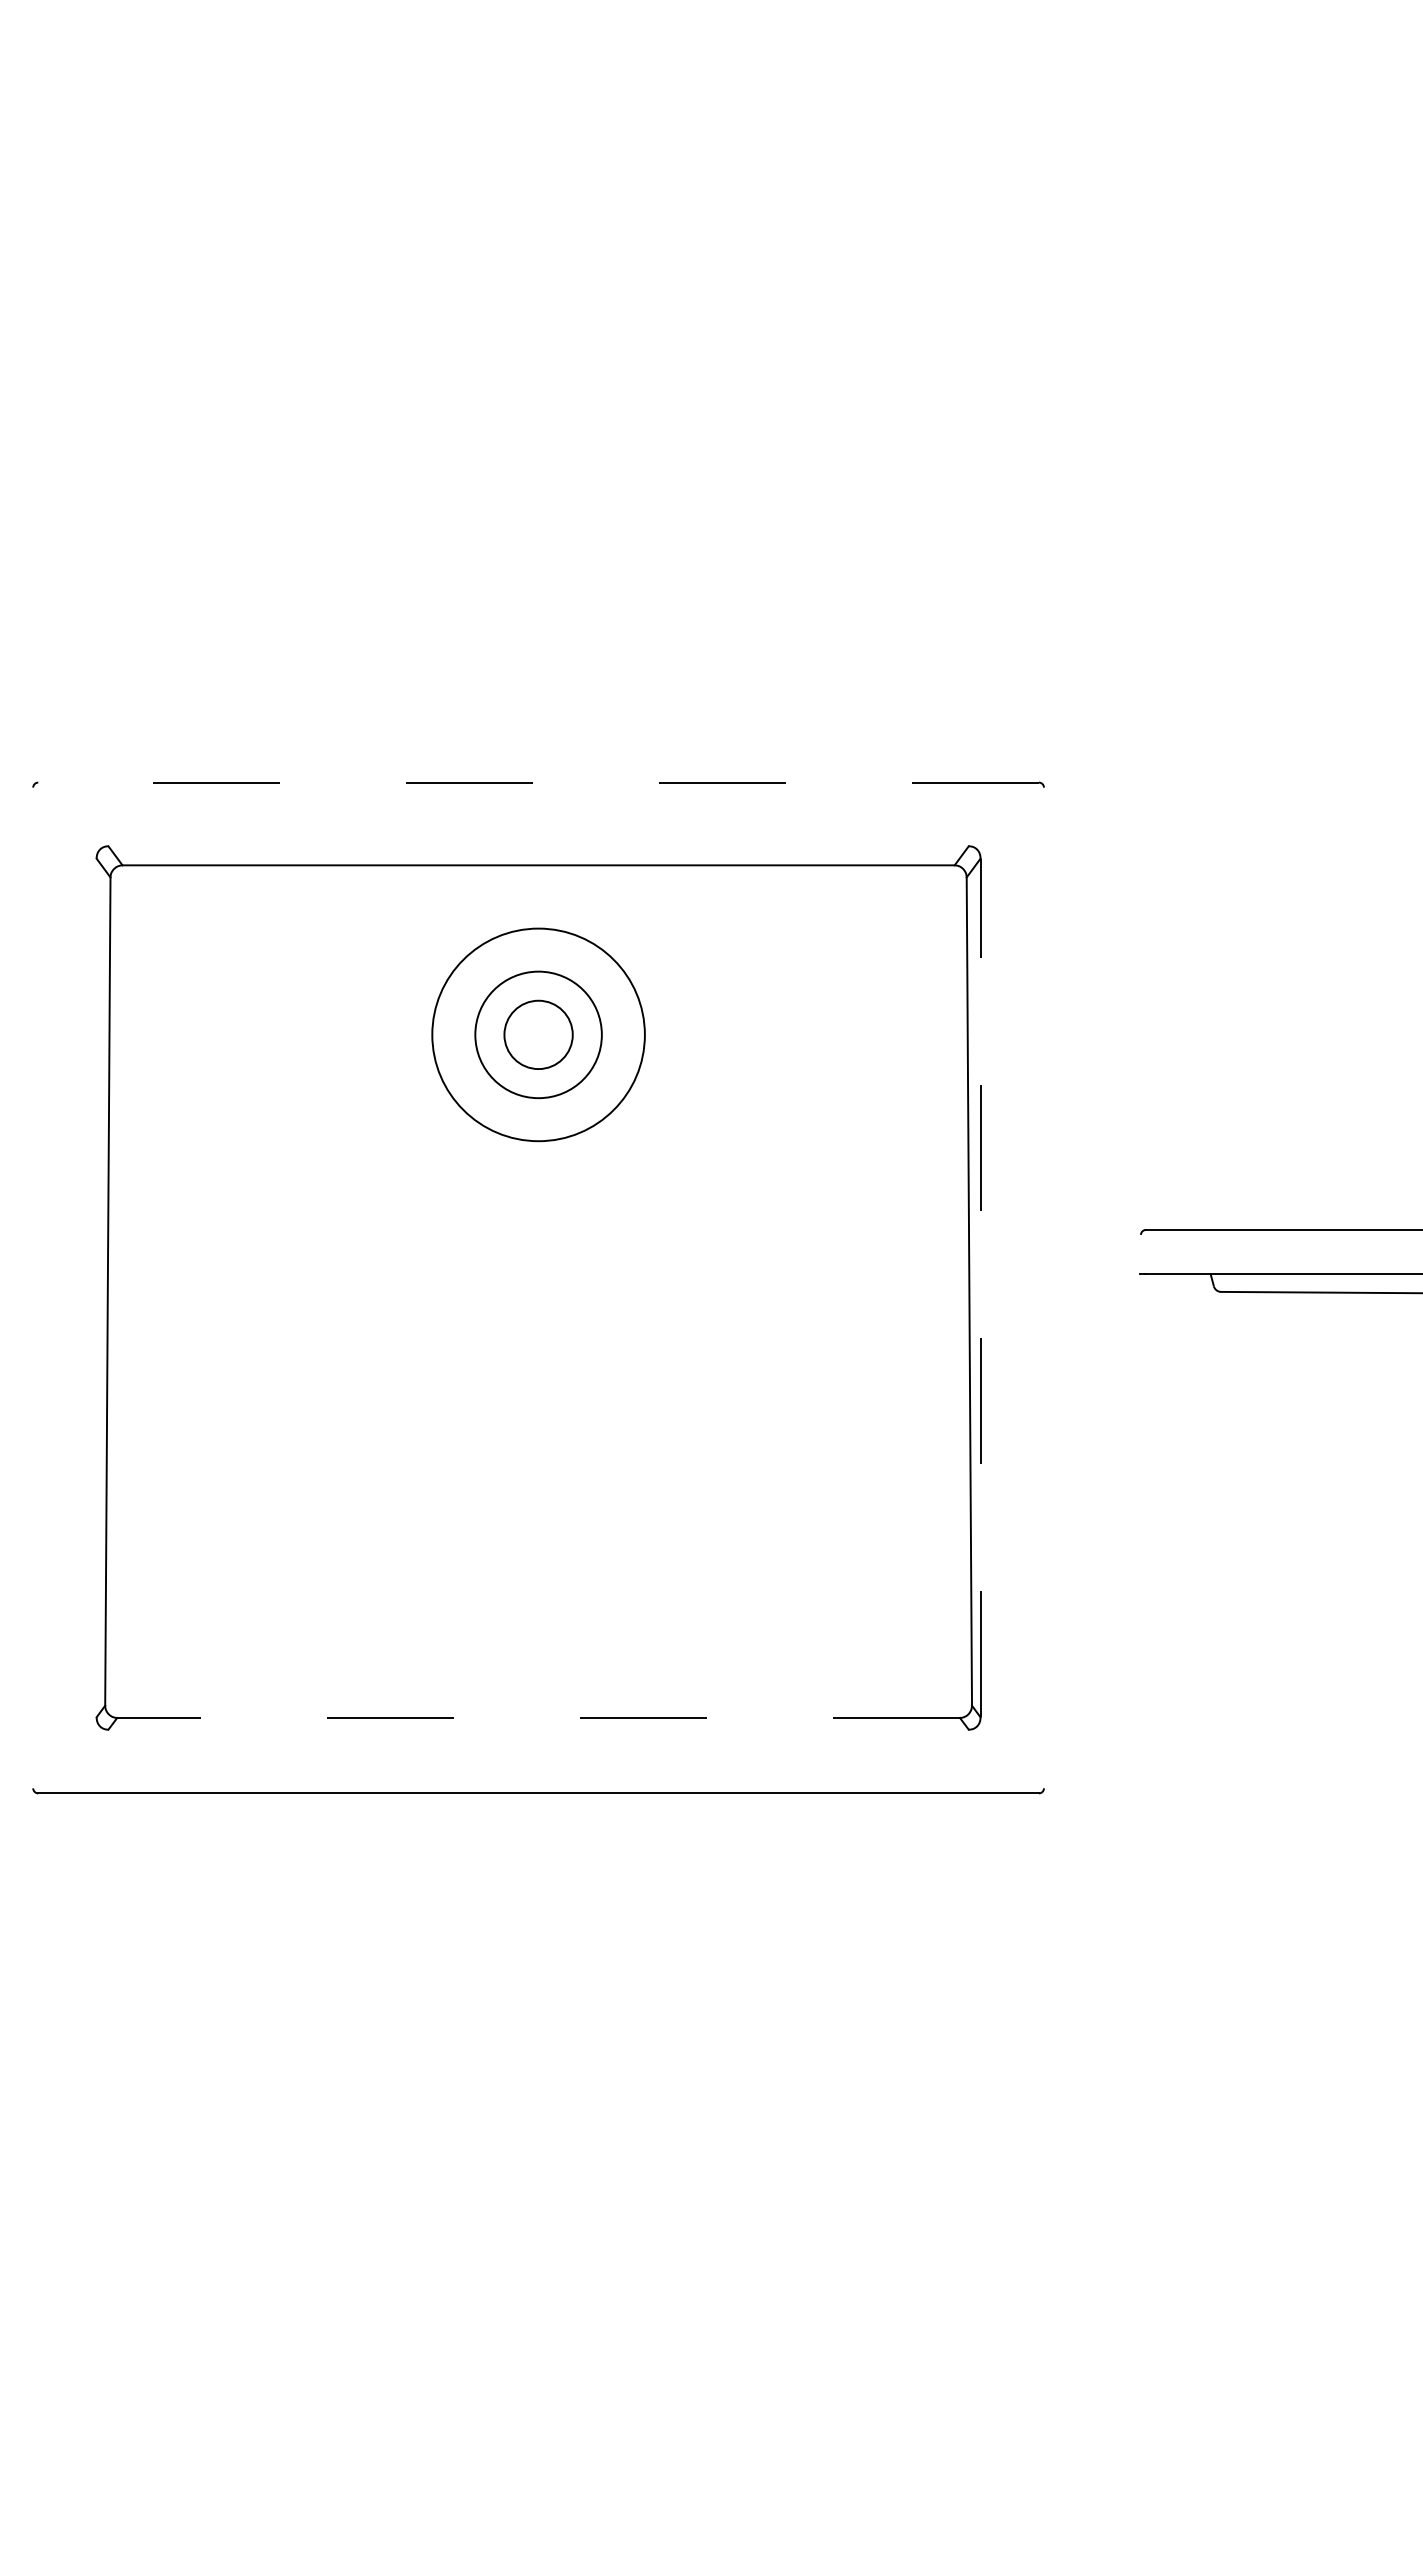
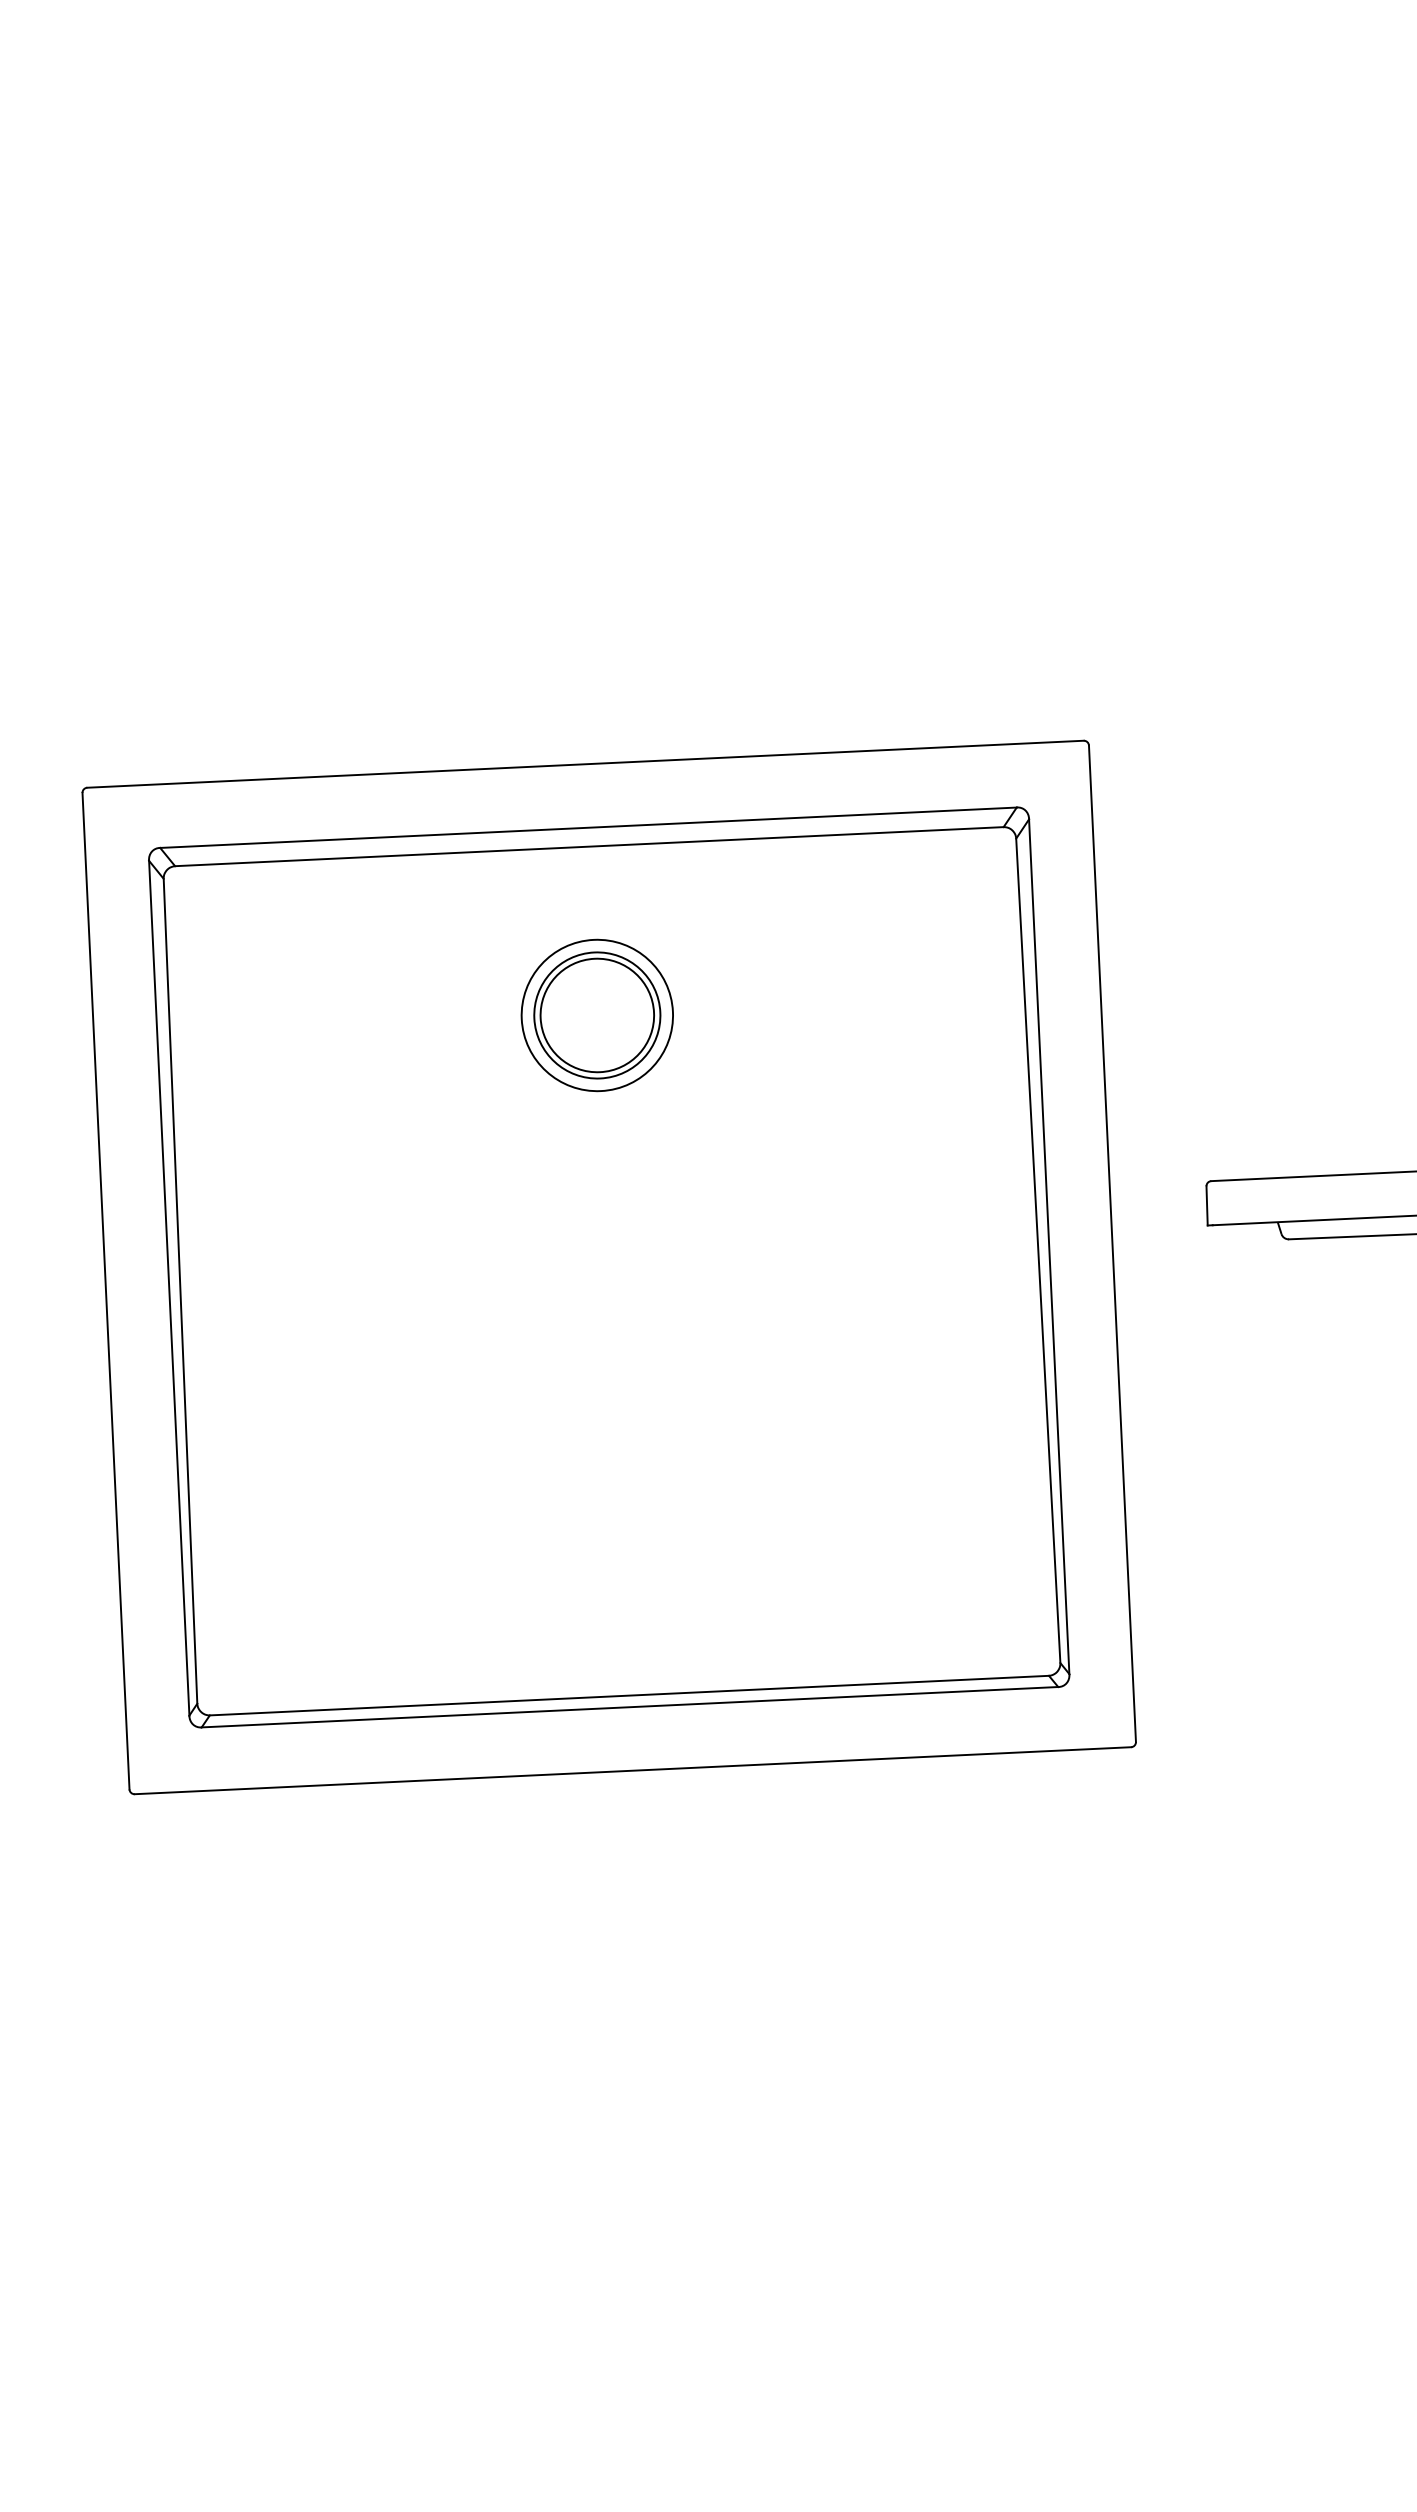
line: (538, 782) -> (585, 764), dashed -> solid
line: (538, 846) -> (588, 827), added
circle: (538, 1034) -> (597, 1015), size x0.71
circle: (538, 1034) -> (597, 1015), size x1.67
line: (1140, 1254) -> (1206, 1205), added
line: (33, 1287) -> (106, 1290), added
line: (96, 1287) -> (169, 1287), added
line: (980, 1287) -> (1049, 1246), dashed -> solid
line: (1044, 1287) -> (1112, 1243), added
line: (538, 1717) -> (629, 1695), dashed -> solid
line: (538, 1729) -> (629, 1707), added

